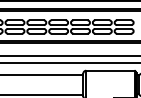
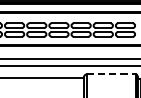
line: (110, 70) -> (111, 74), solid -> dashed

